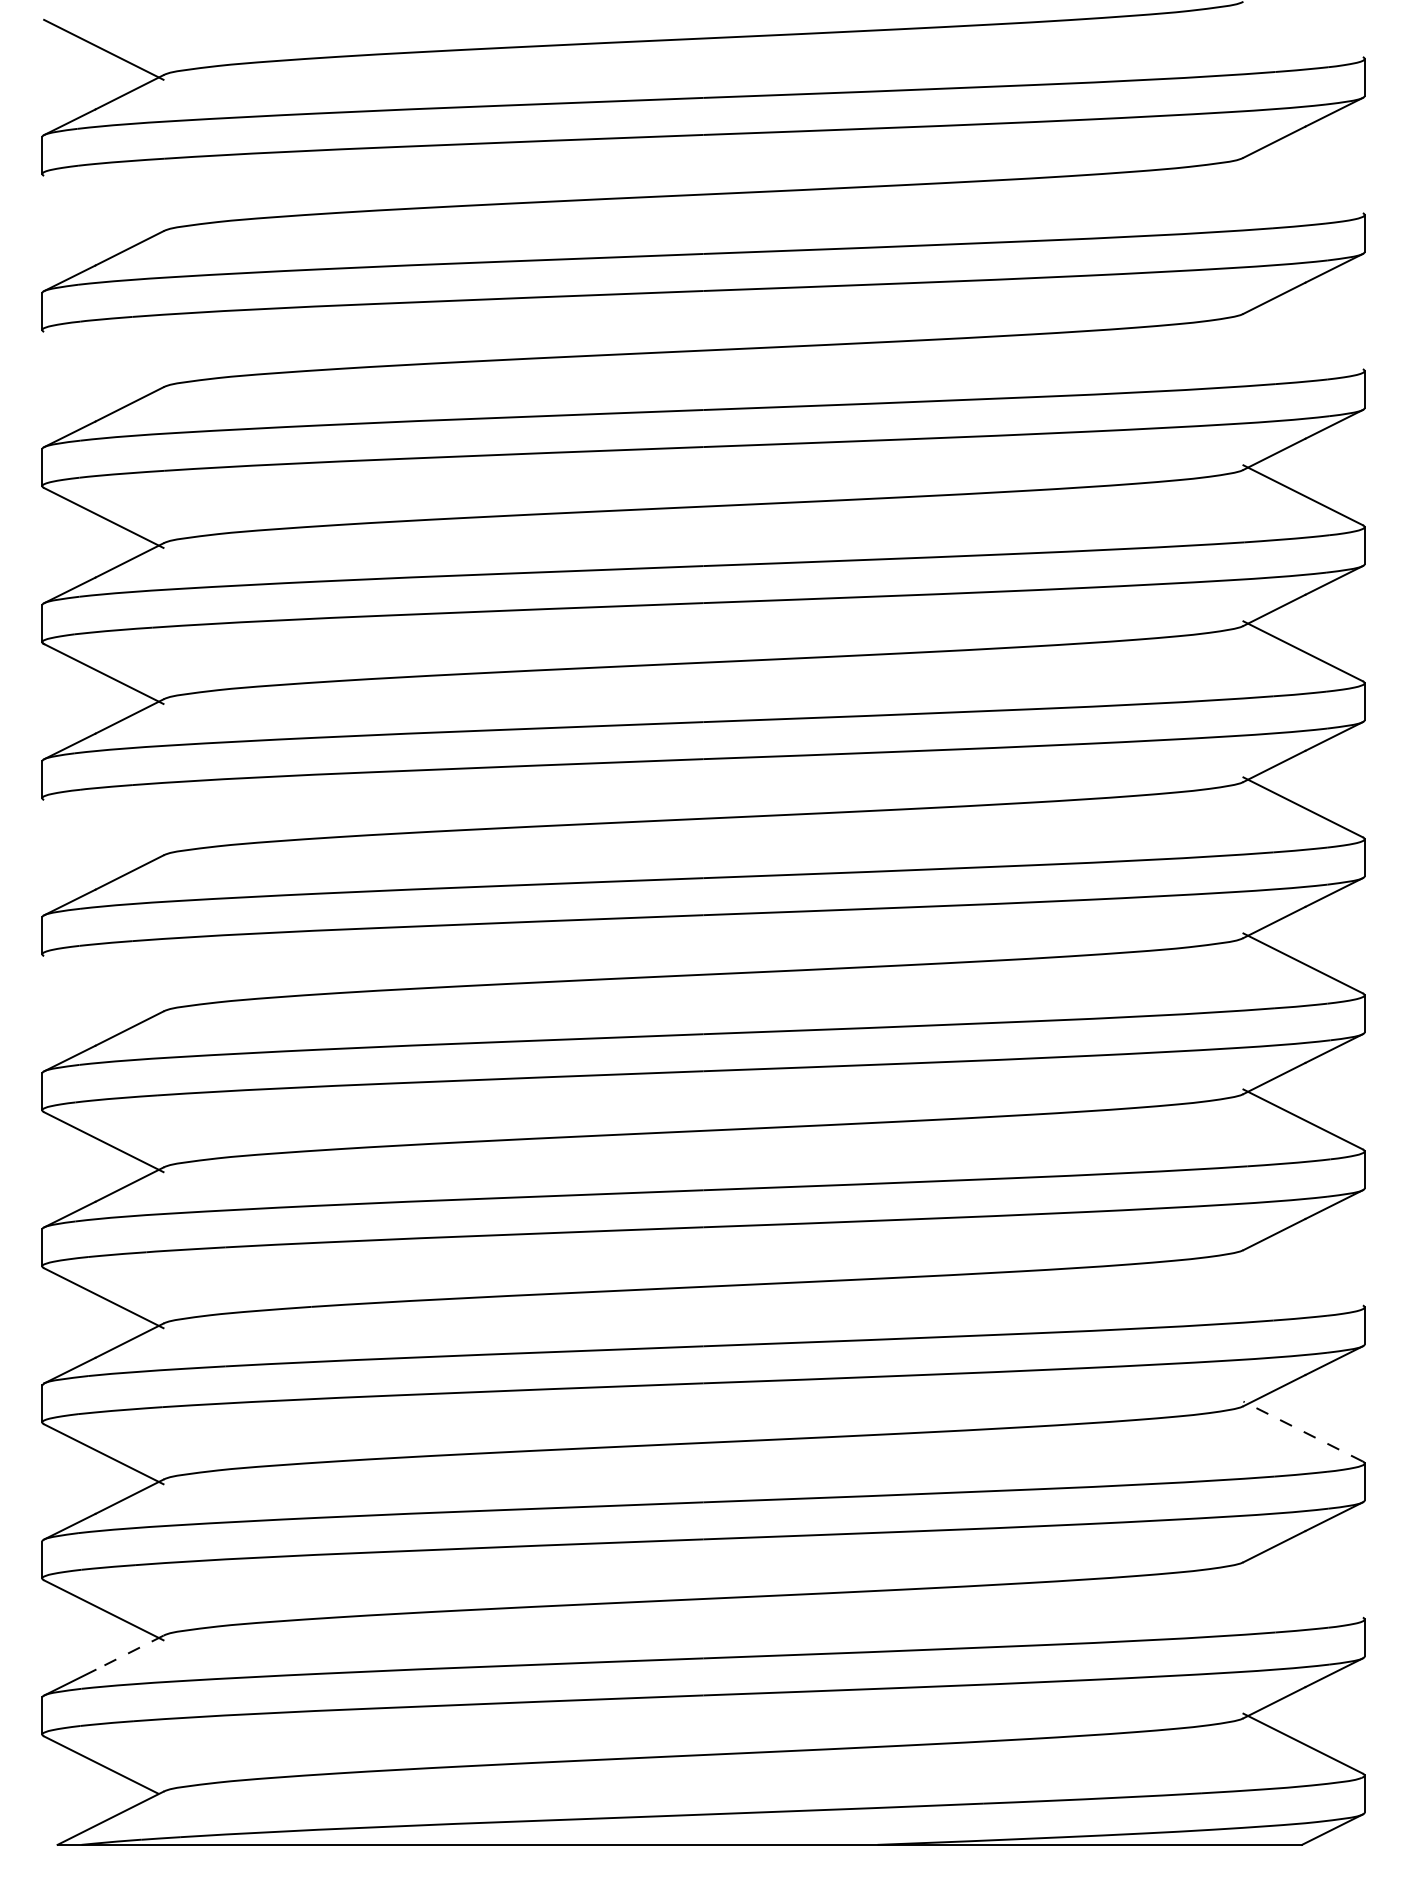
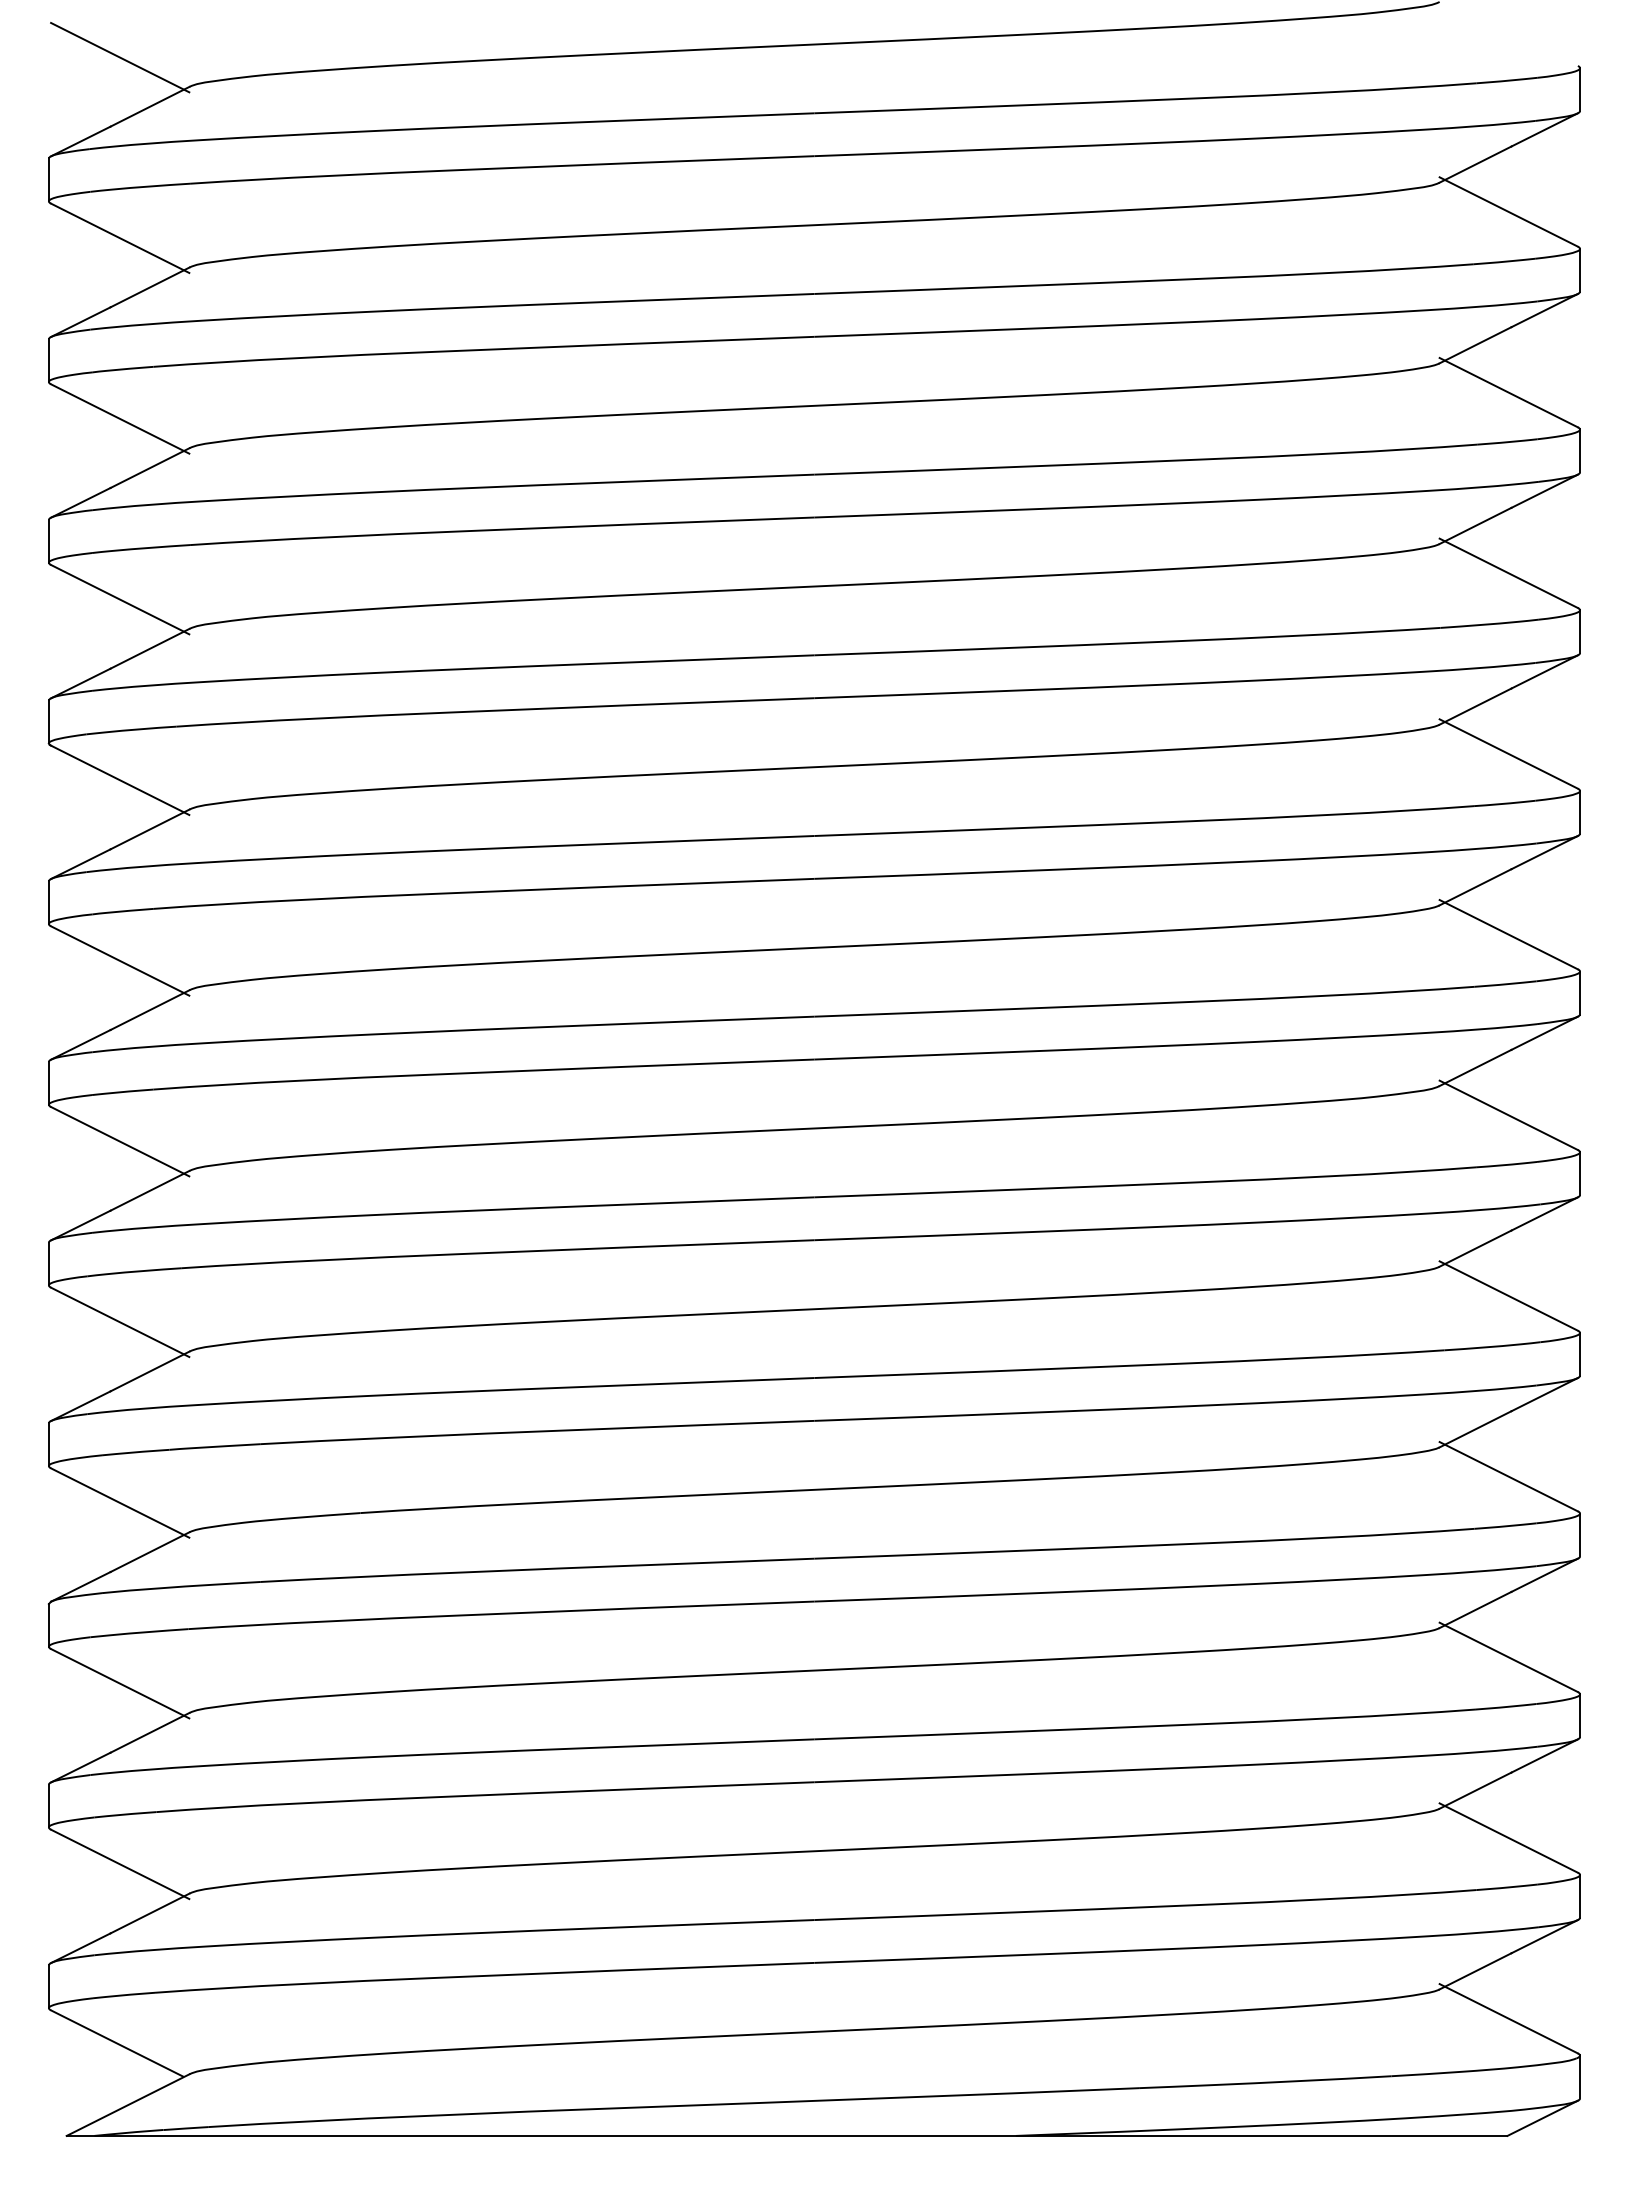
line: (1302, 182) -> (1508, 211), added
line: (104, 206) -> (120, 238), added
line: (1302, 339) -> (1508, 392), added
line: (104, 361) -> (120, 418), added
line: (104, 829) -> (120, 960), added
line: (104, 985) -> (120, 1141), added
line: (1302, 1275) -> (1508, 1476), added
line: (1302, 1431) -> (1508, 1657), dashed -> solid
line: (1302, 1587) -> (1508, 1837), added
line: (129, 1652) -> (149, 1913), dashed -> solid

